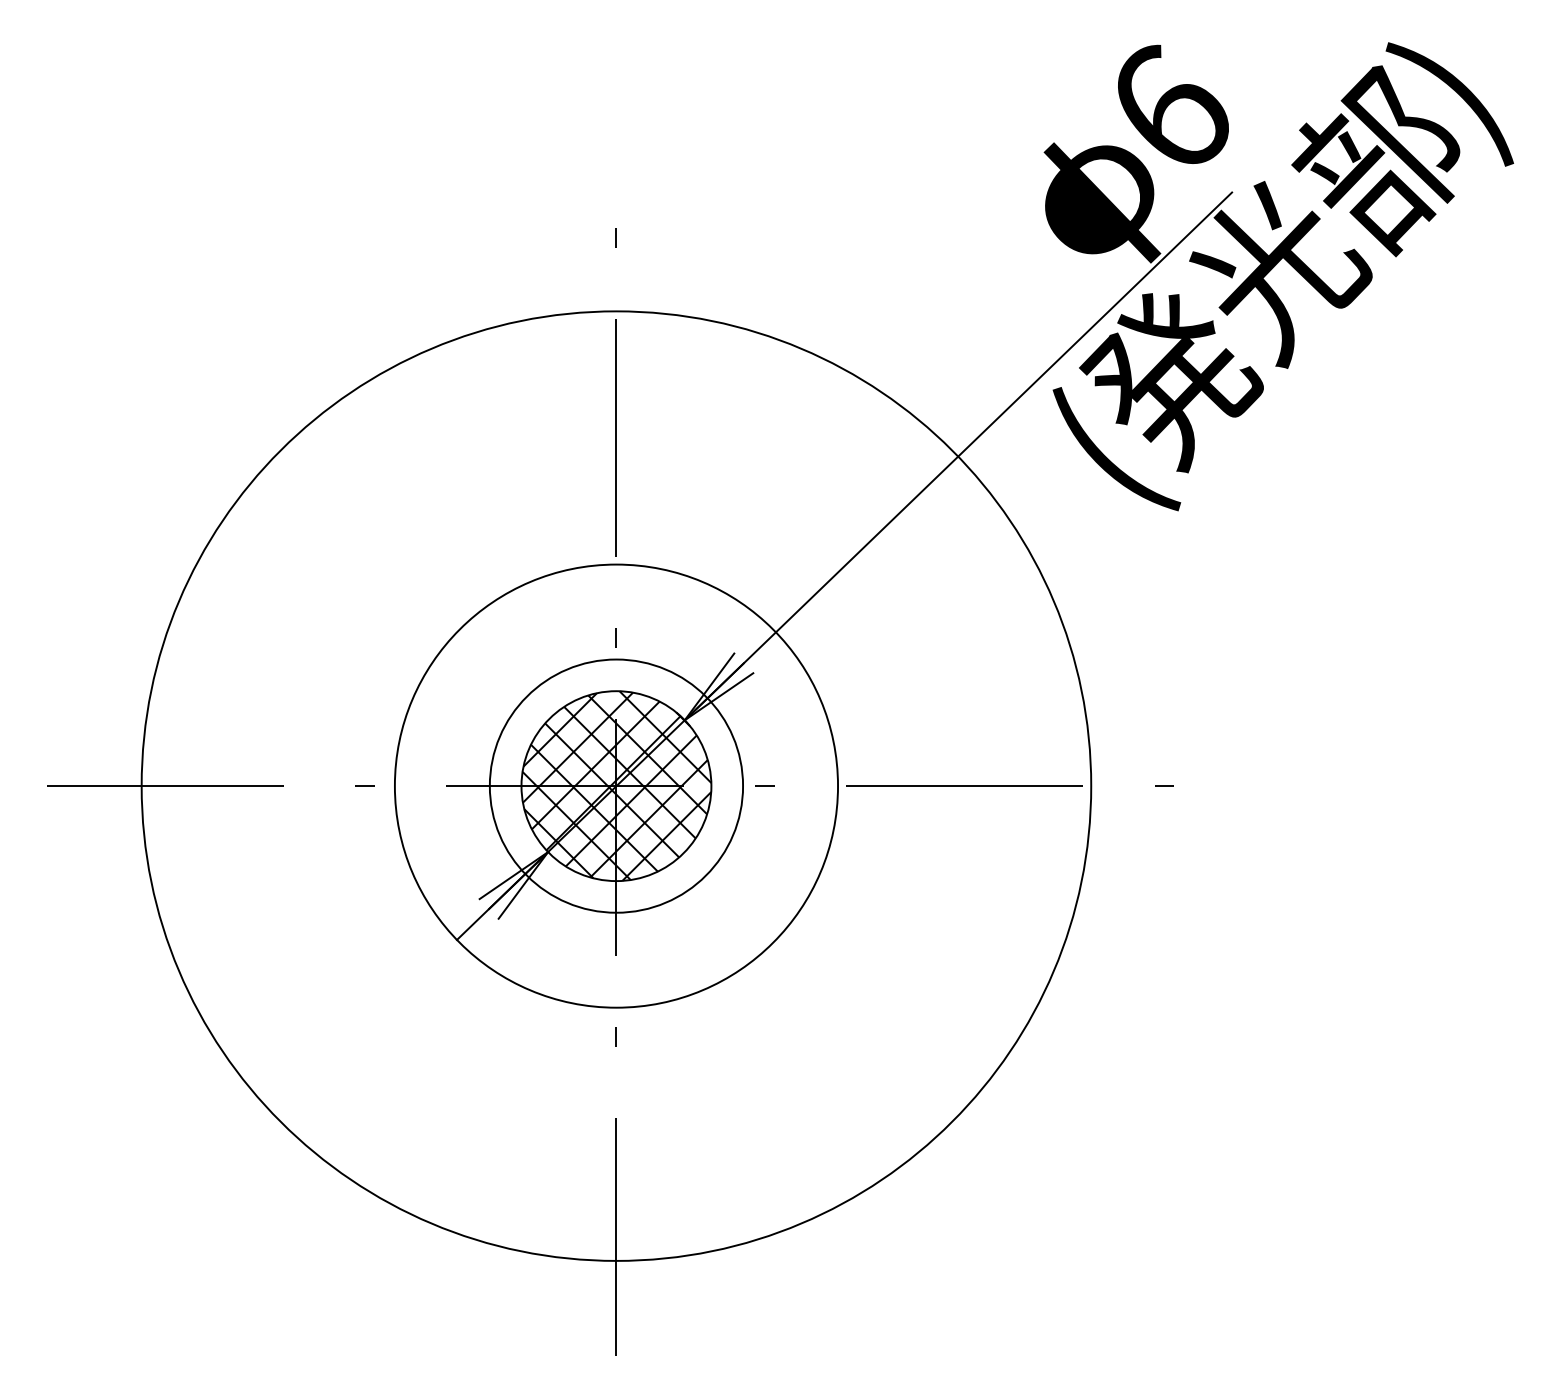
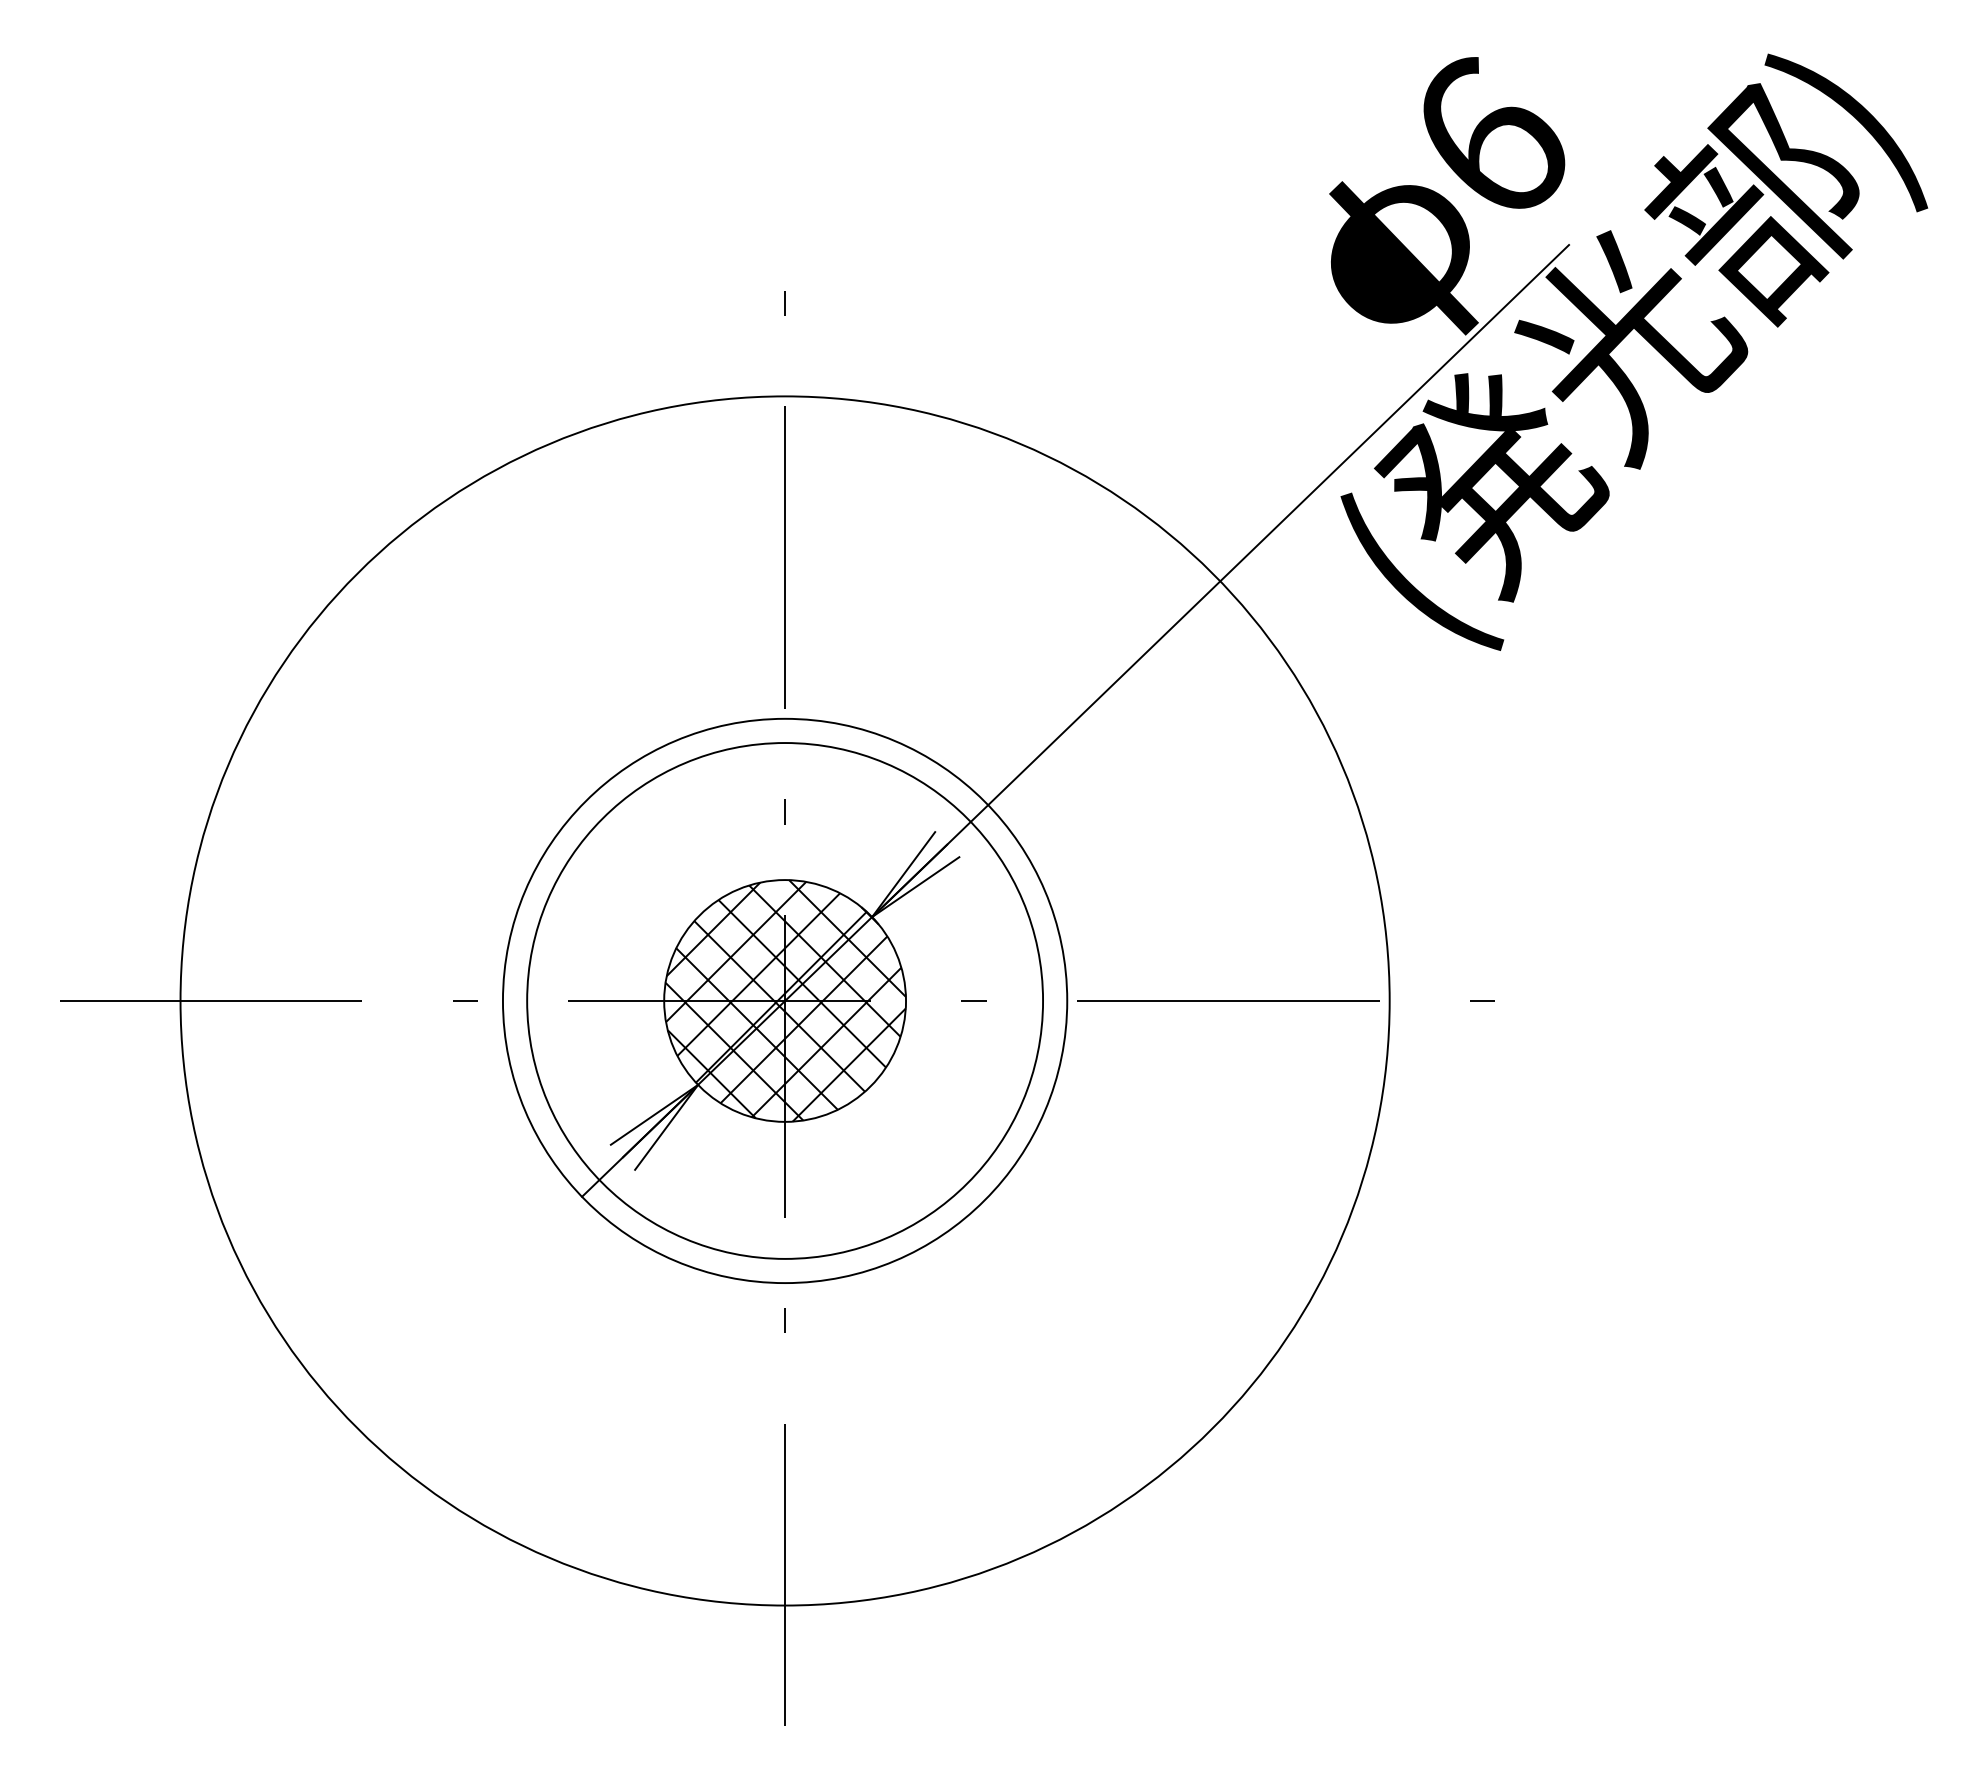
circle: (615, 785) -> (784, 1000), size x1.6

